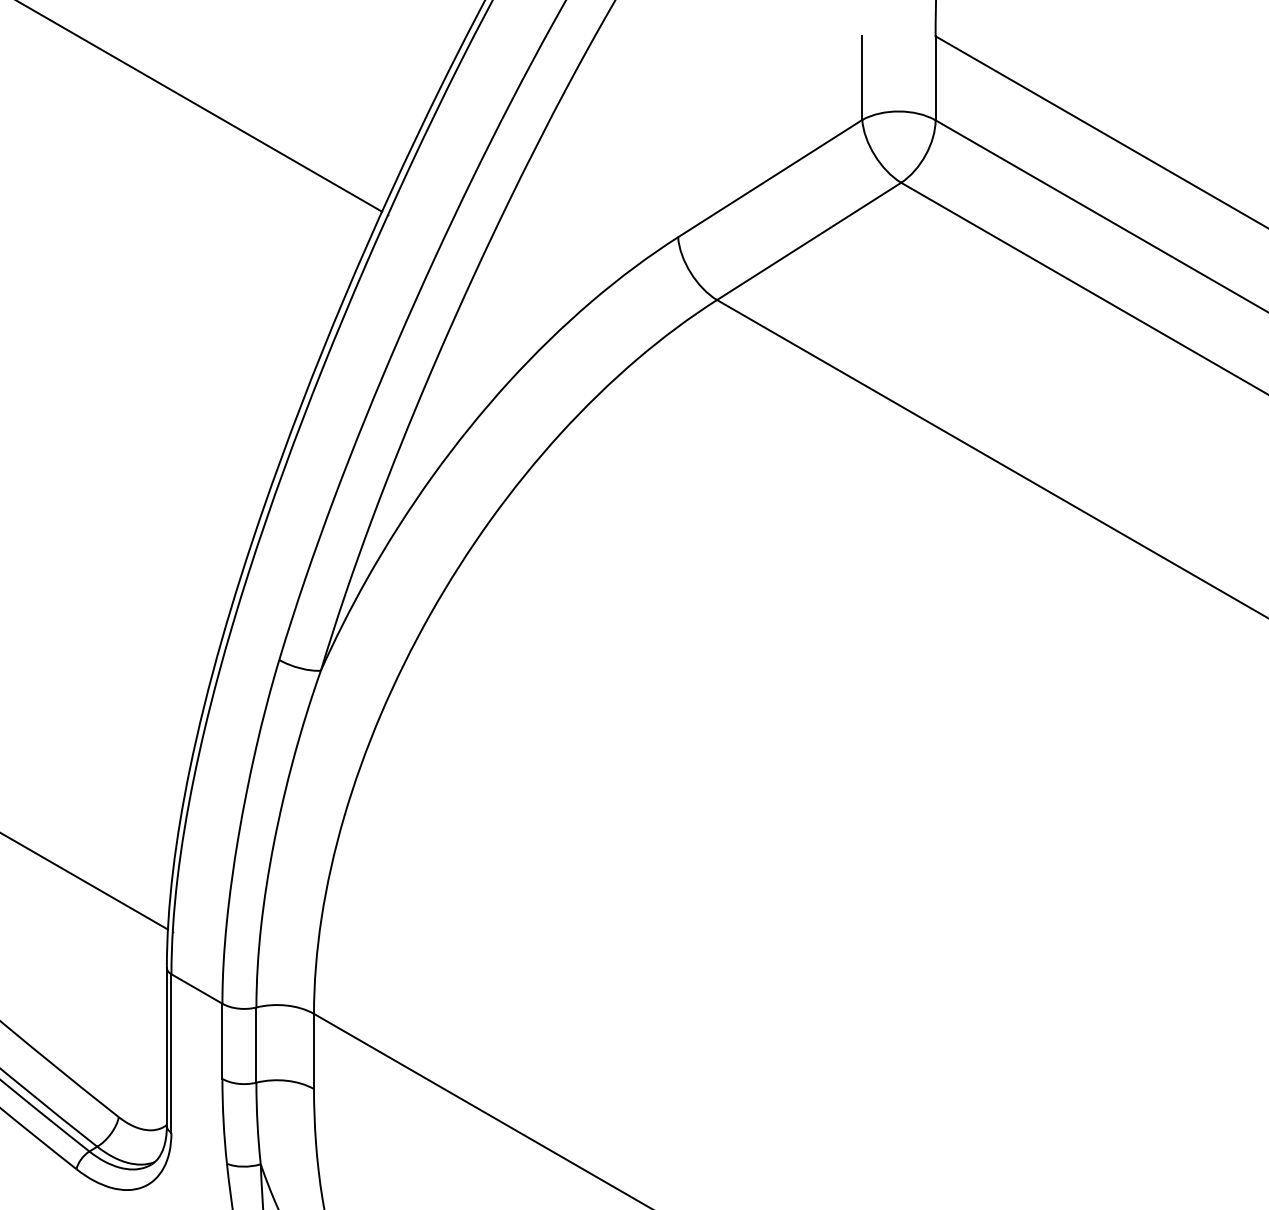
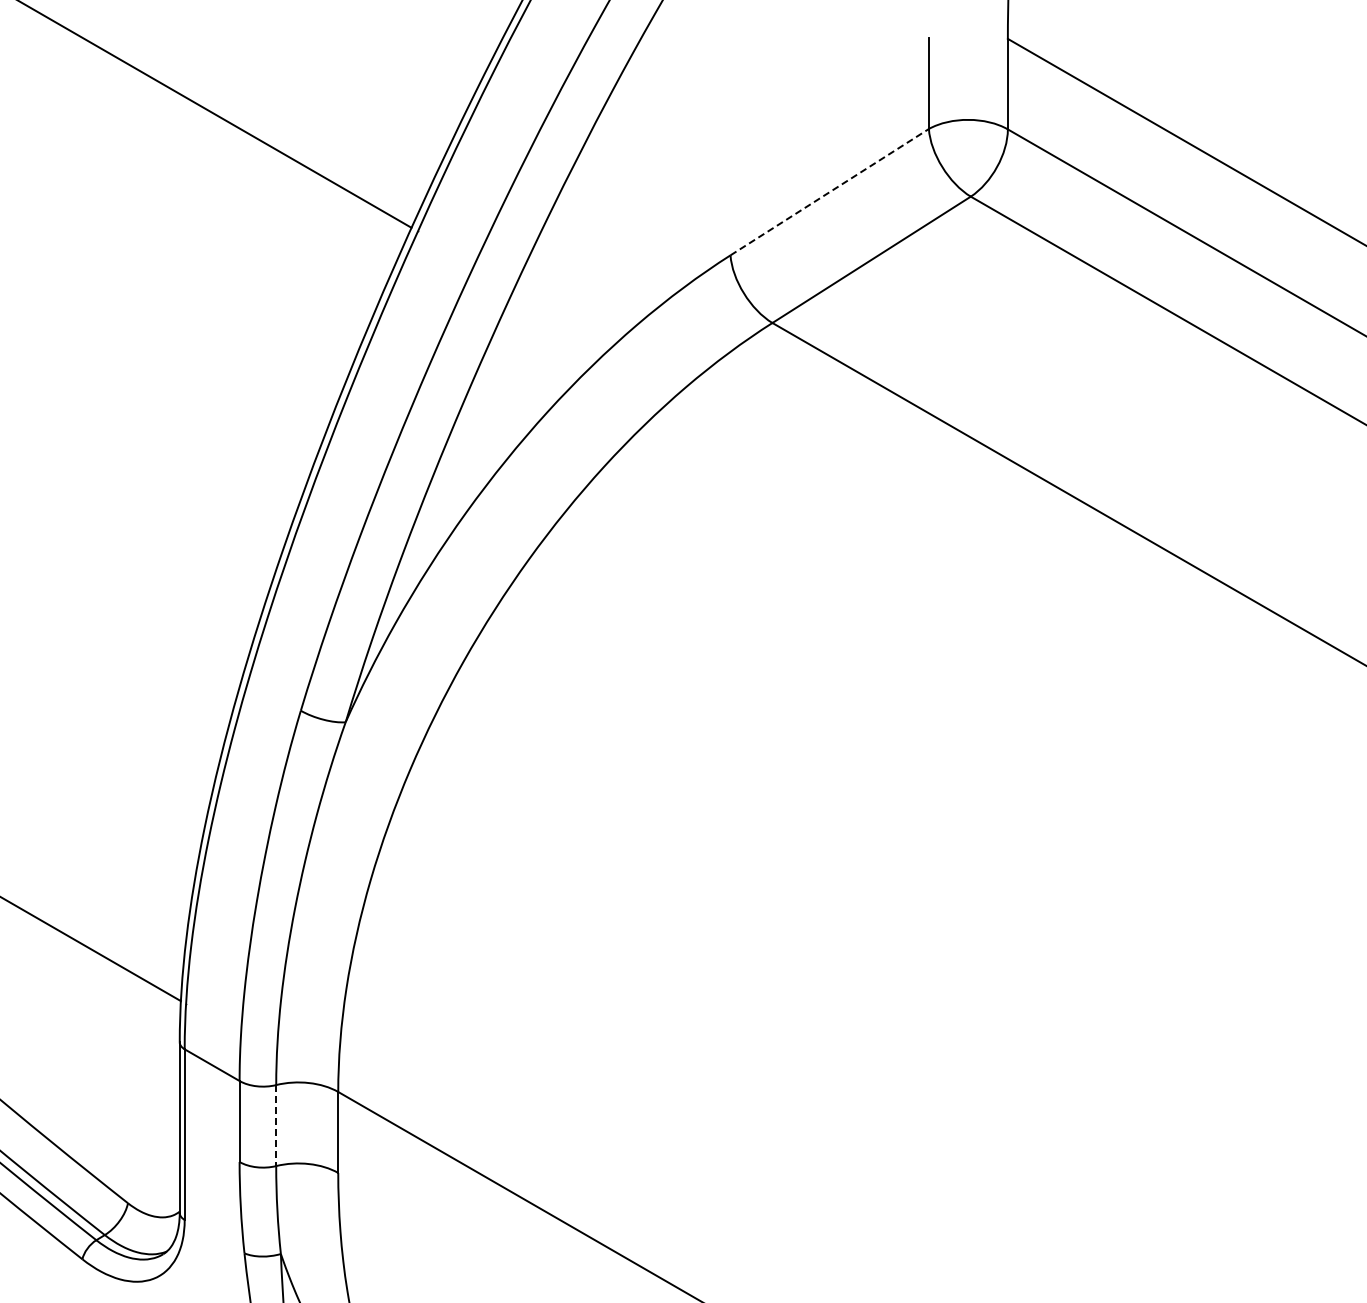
line: (770, 178) -> (829, 192), solid -> dashed
line: (256, 1045) -> (276, 1126), solid -> dashed

